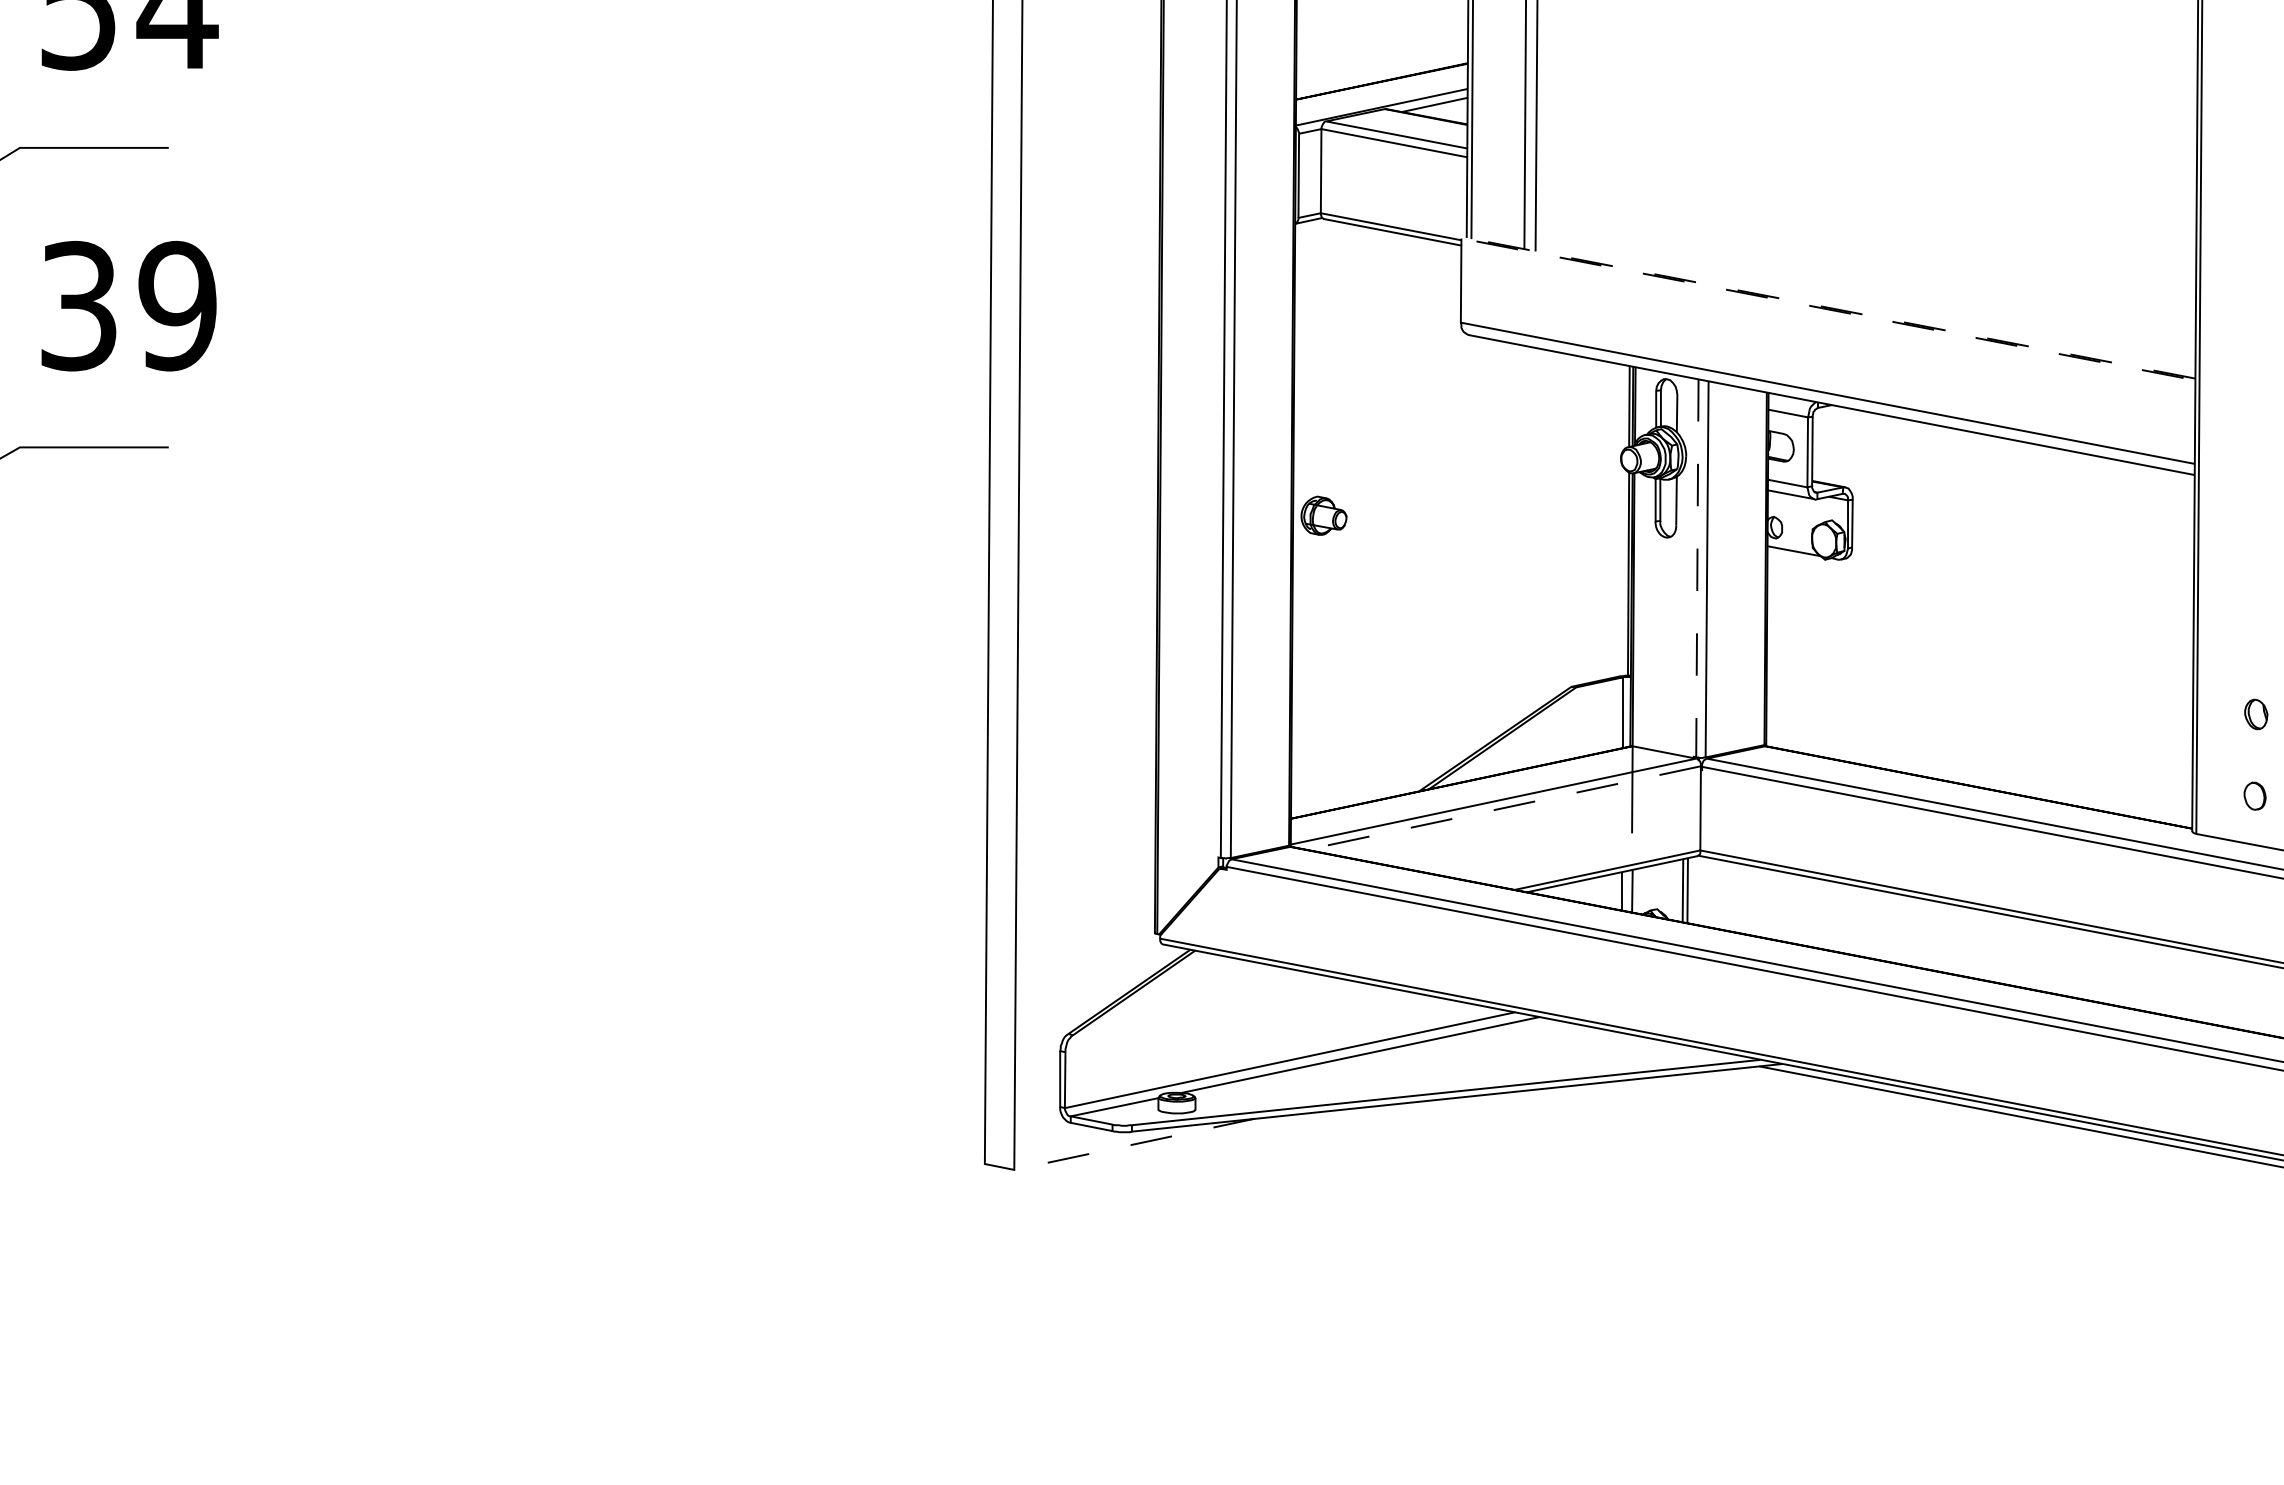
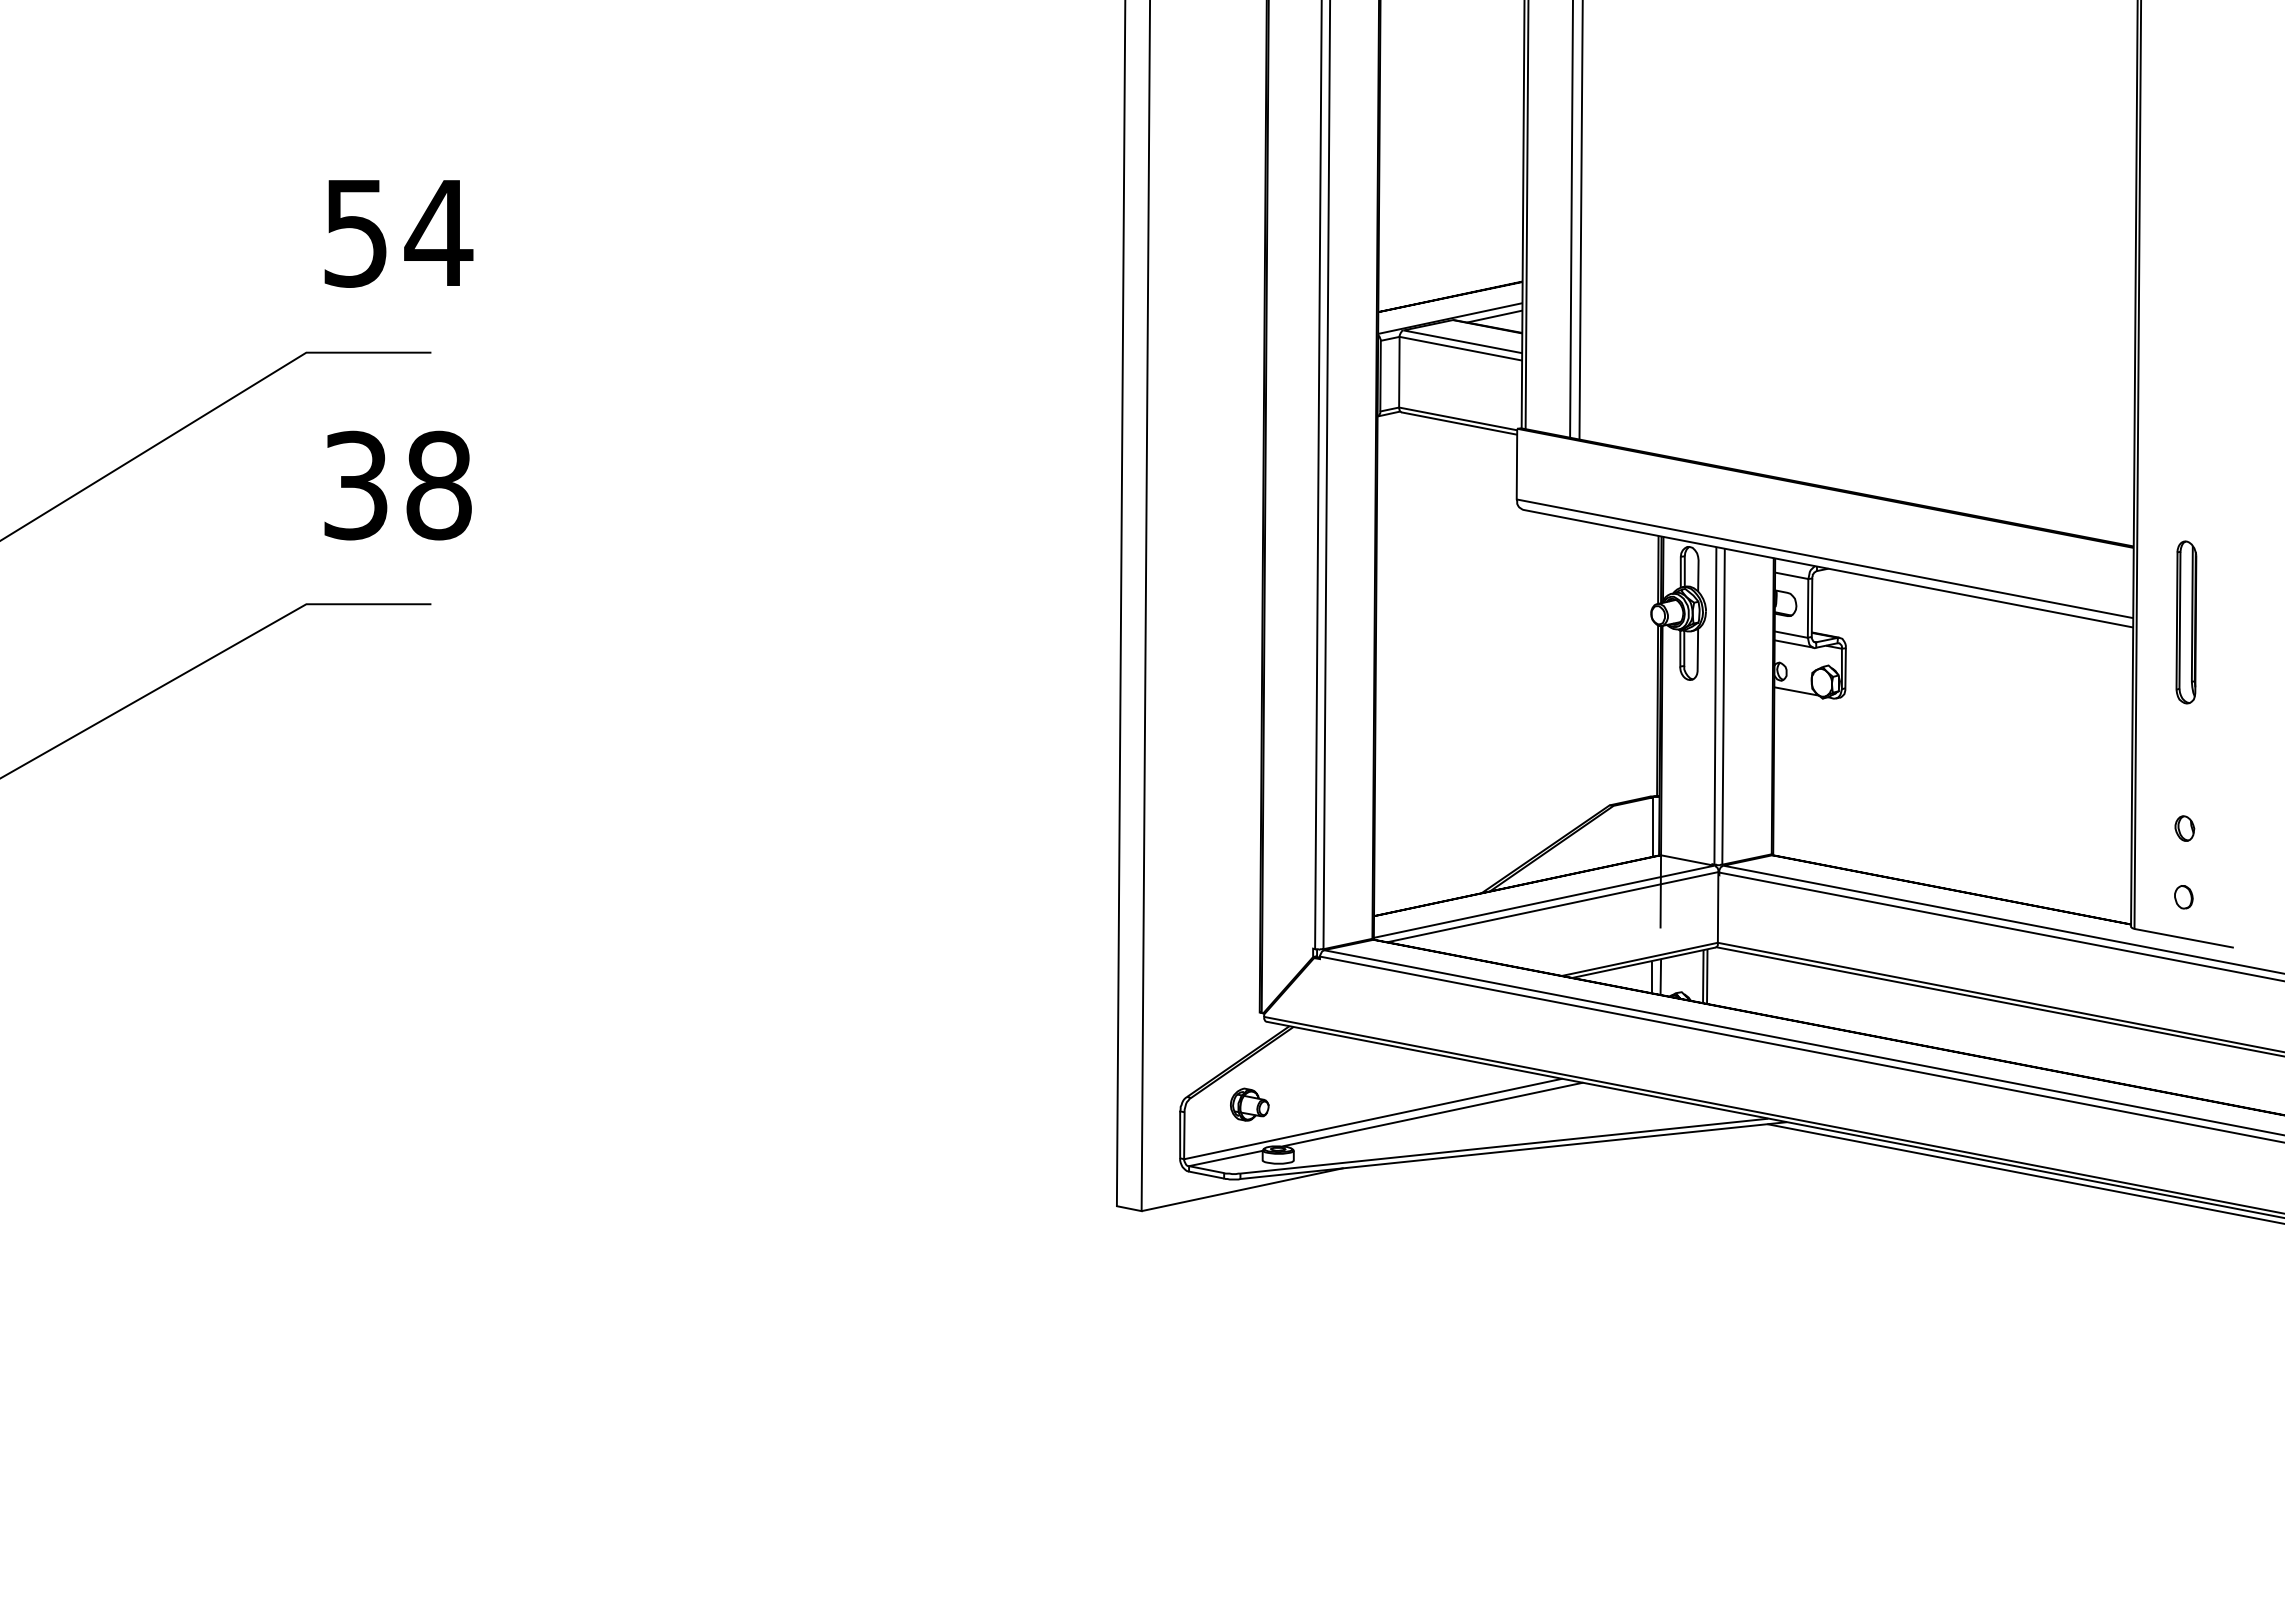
line: (1461, 238) -> (1517, 428), dashed -> solid
text: (177, 306) -> (438, 485), 39 -> 38
part: (2258, 469) -> (2186, 622), added
part: (1323, 515) -> (1249, 1104), moved
line: (1697, 567) -> (1715, 705), dashed -> solid
line: (1503, 808) -> (1552, 907), dashed -> solid
line: (1134, 1144) -> (1242, 1189), dashed -> solid

